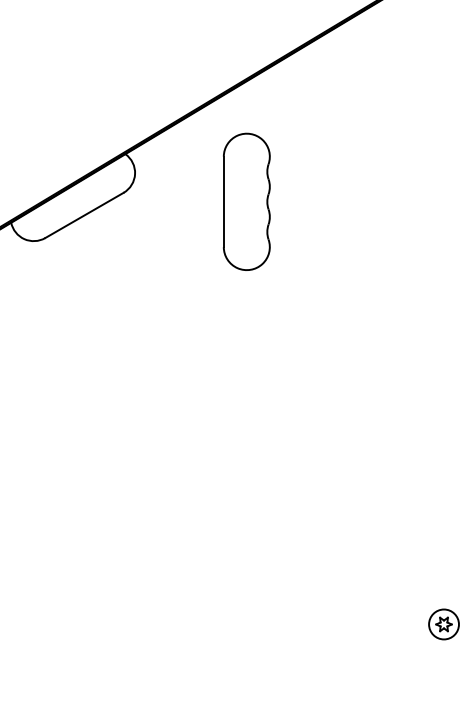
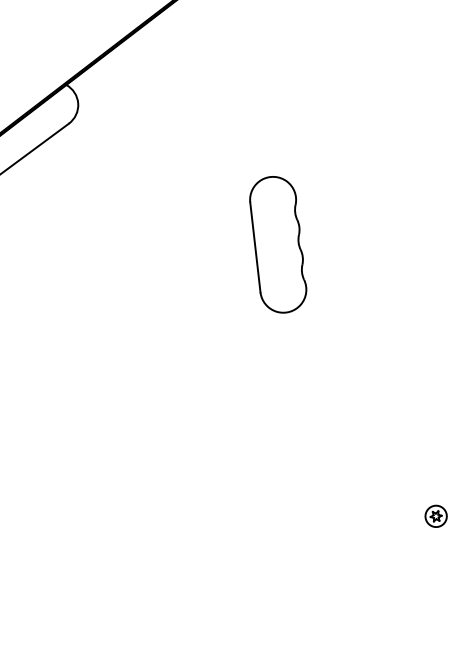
part: (246, 201) -> (277, 244), moved
part: (443, 624) -> (435, 516), size x0.71

